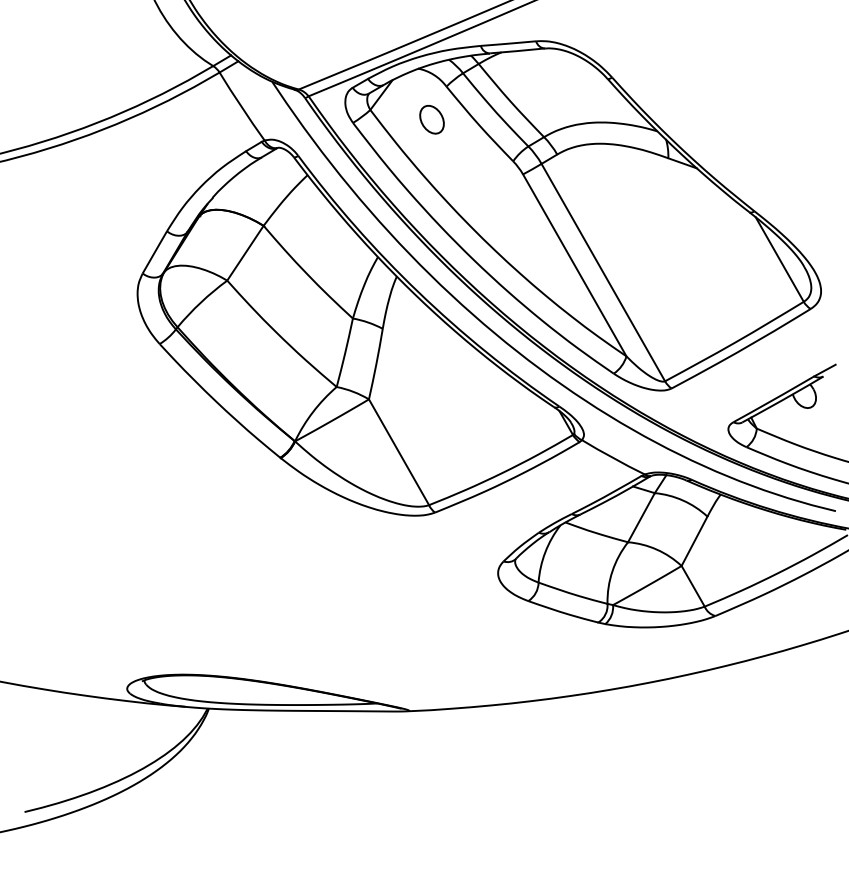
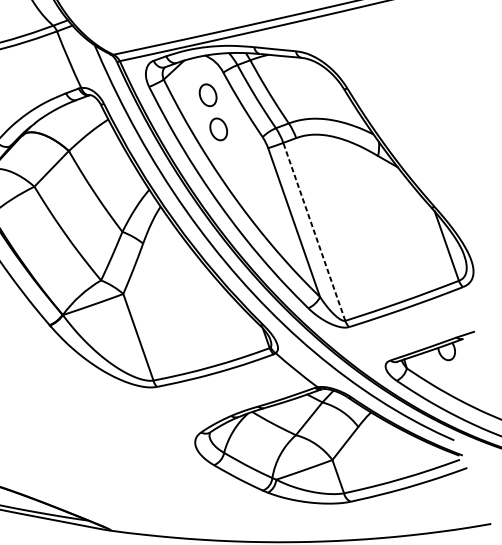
part: (453, 161) -> (218, 129), added
line: (603, 272) -> (314, 231), solid -> dashed

